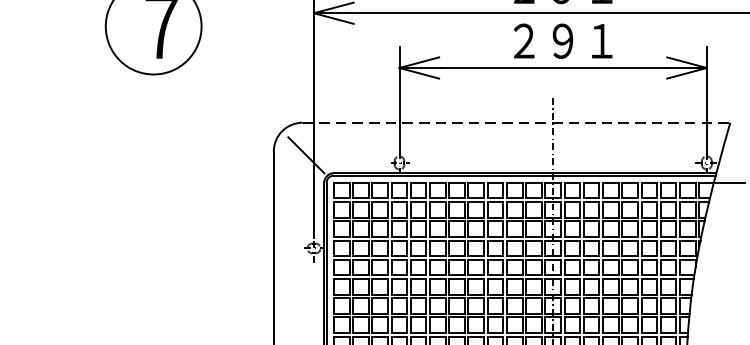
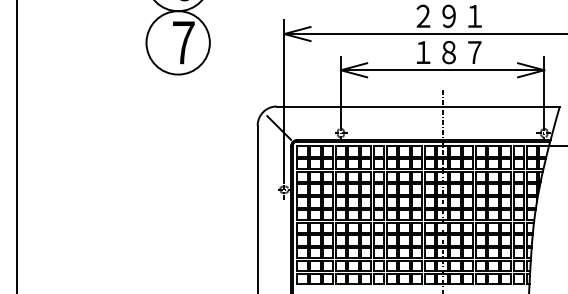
text: (562, 41) -> (448, 52), ２９１ -> １８７
line: (516, 122) -> (418, 106), dashed -> solid

